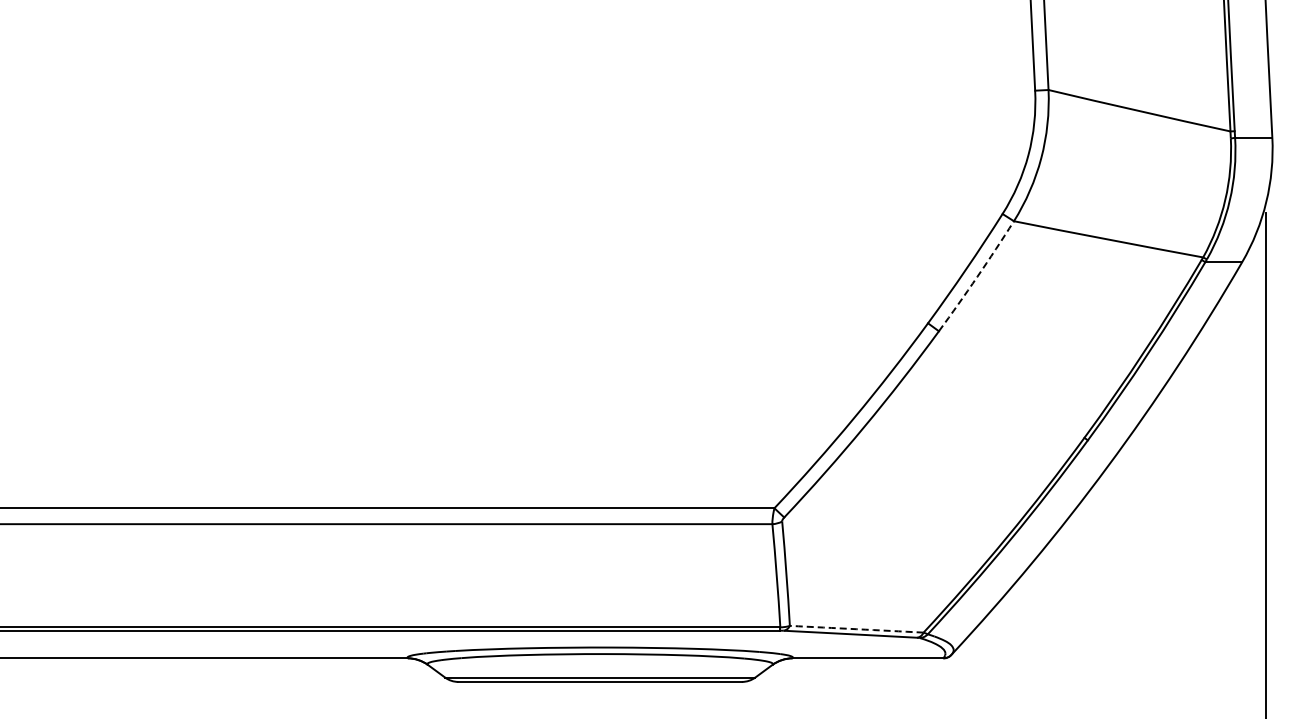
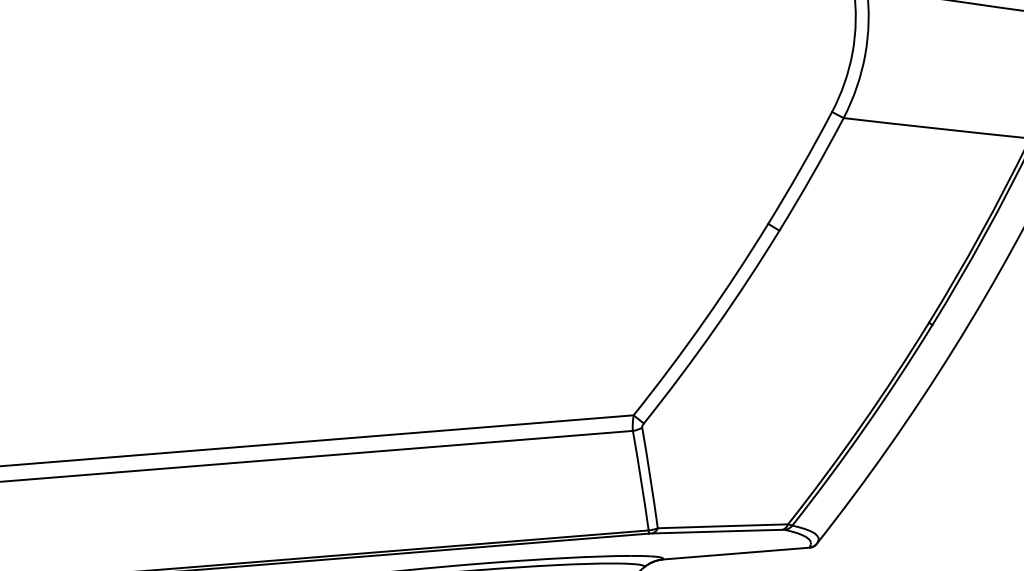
arc: (977, 276) -> (812, 174), dashed -> solid
arc: (856, 629) -> (722, 526), dashed -> solid

